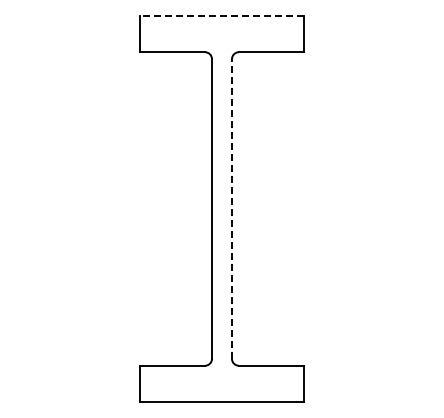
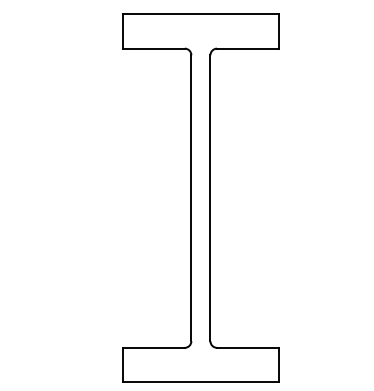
line: (222, 16) -> (201, 14), dashed -> solid
line: (231, 208) -> (209, 197), dashed -> solid

